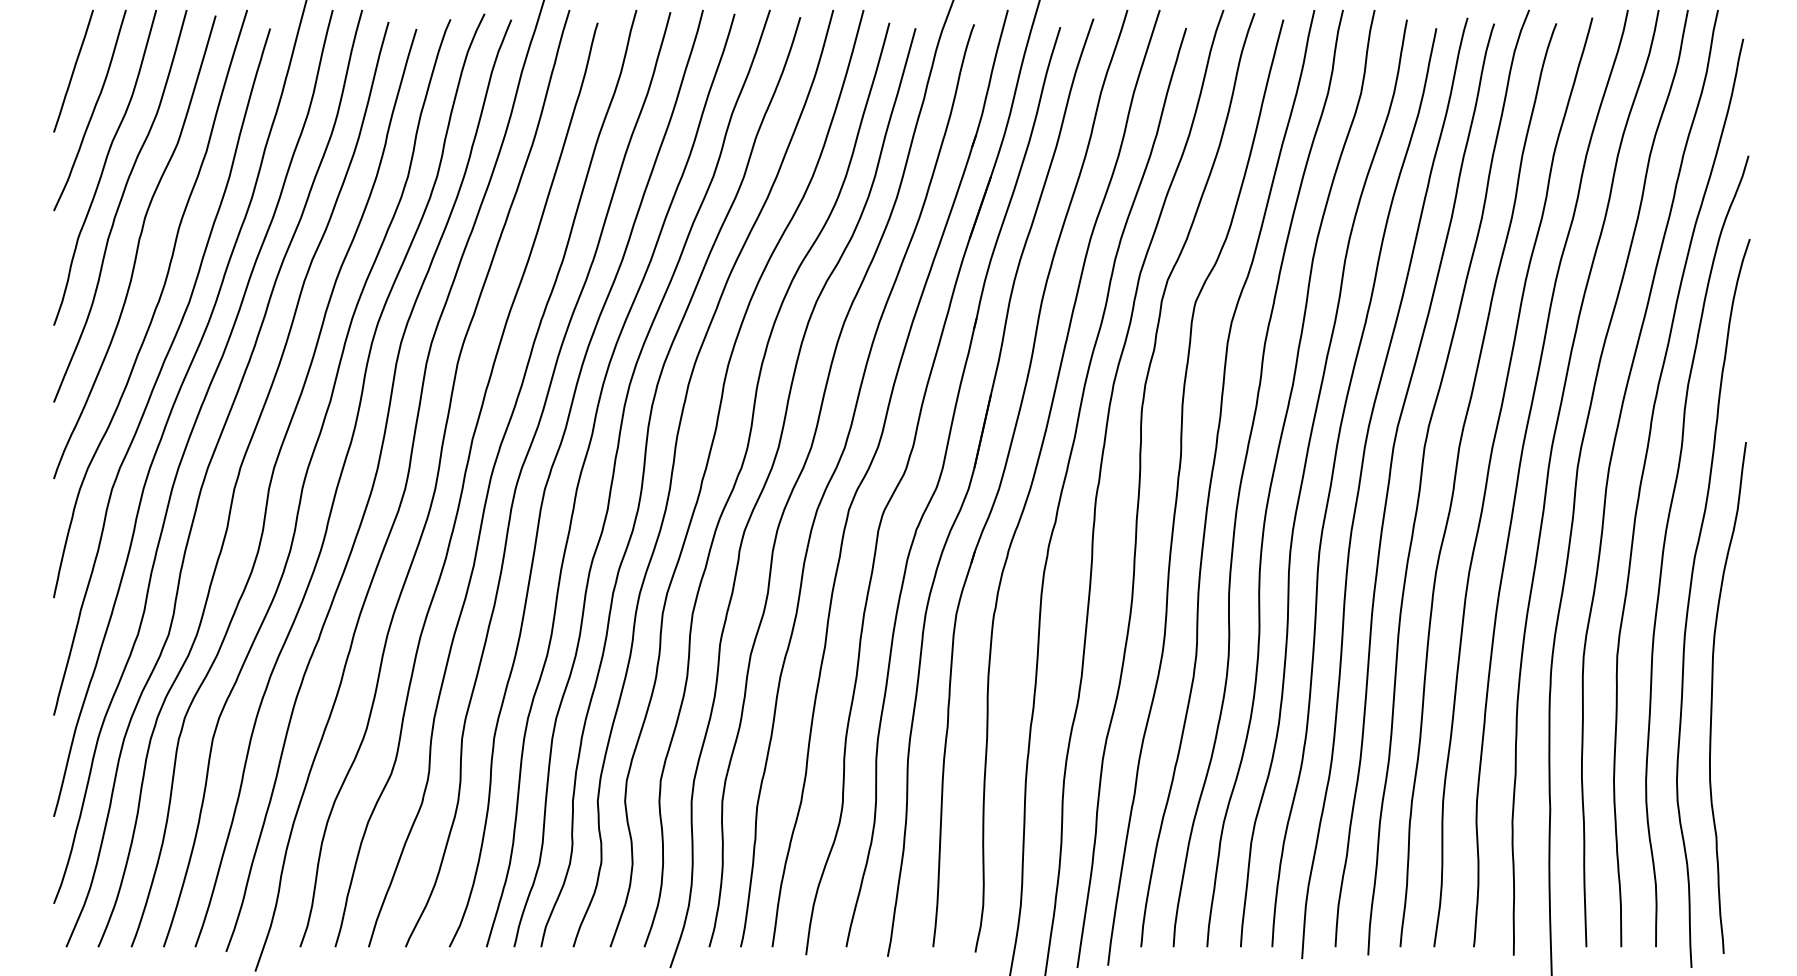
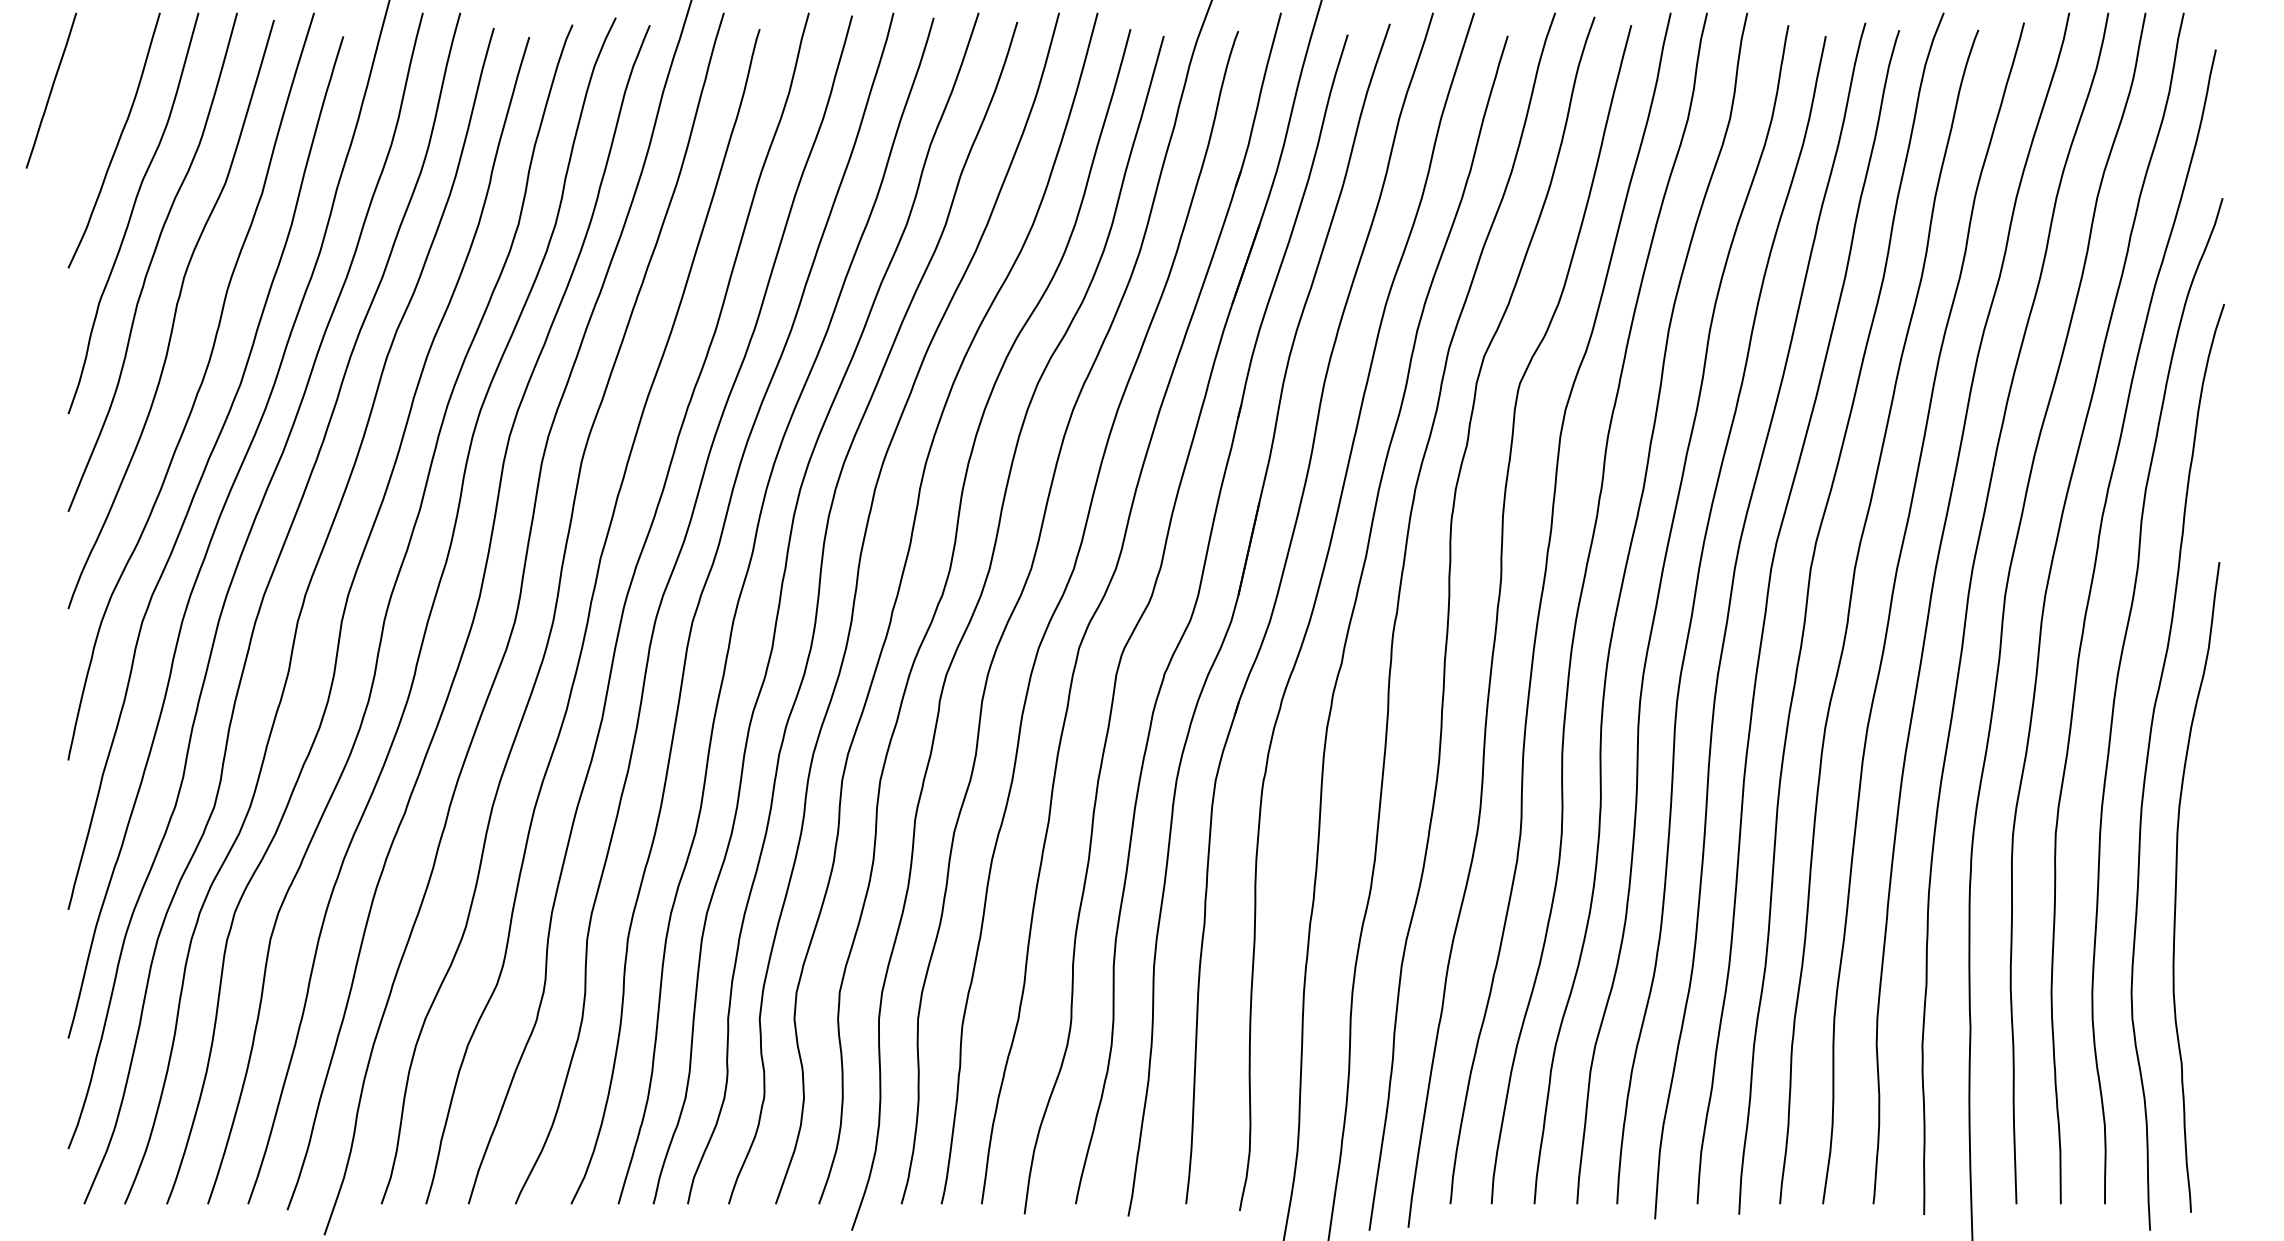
line: (73, 70) -> (51, 89), moved

